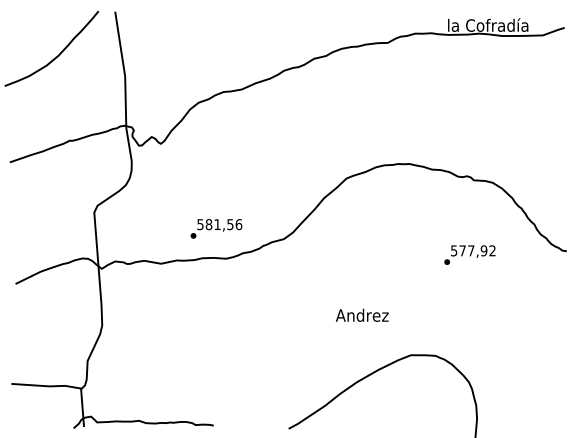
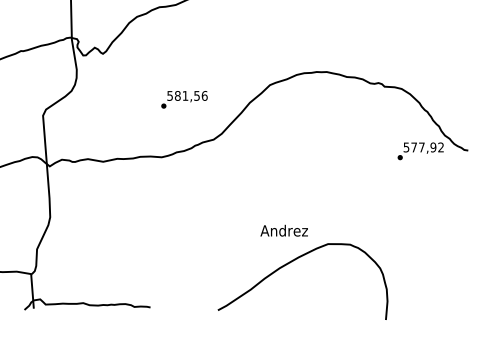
text: (216, 228) -> (184, 99), moved
text: (469, 254) -> (420, 150), moved
text: (362, 314) -> (284, 229), moved

